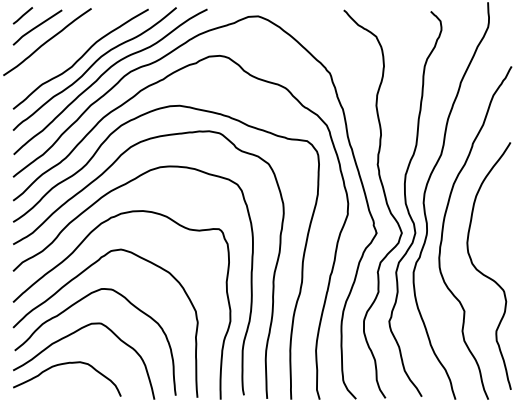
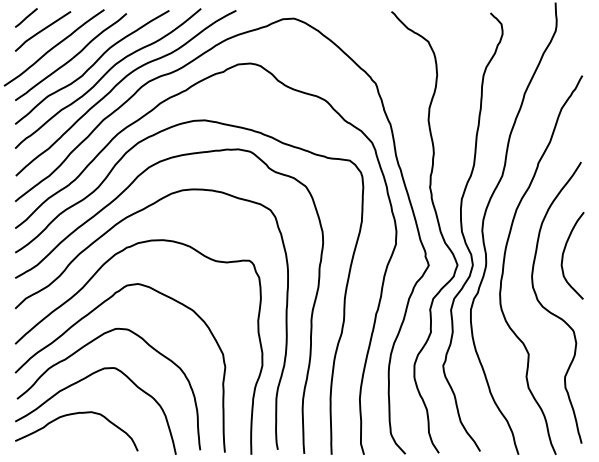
curve: (61, 51) -> (70, 58), added
curve: (495, 224) -> (564, 255), added

